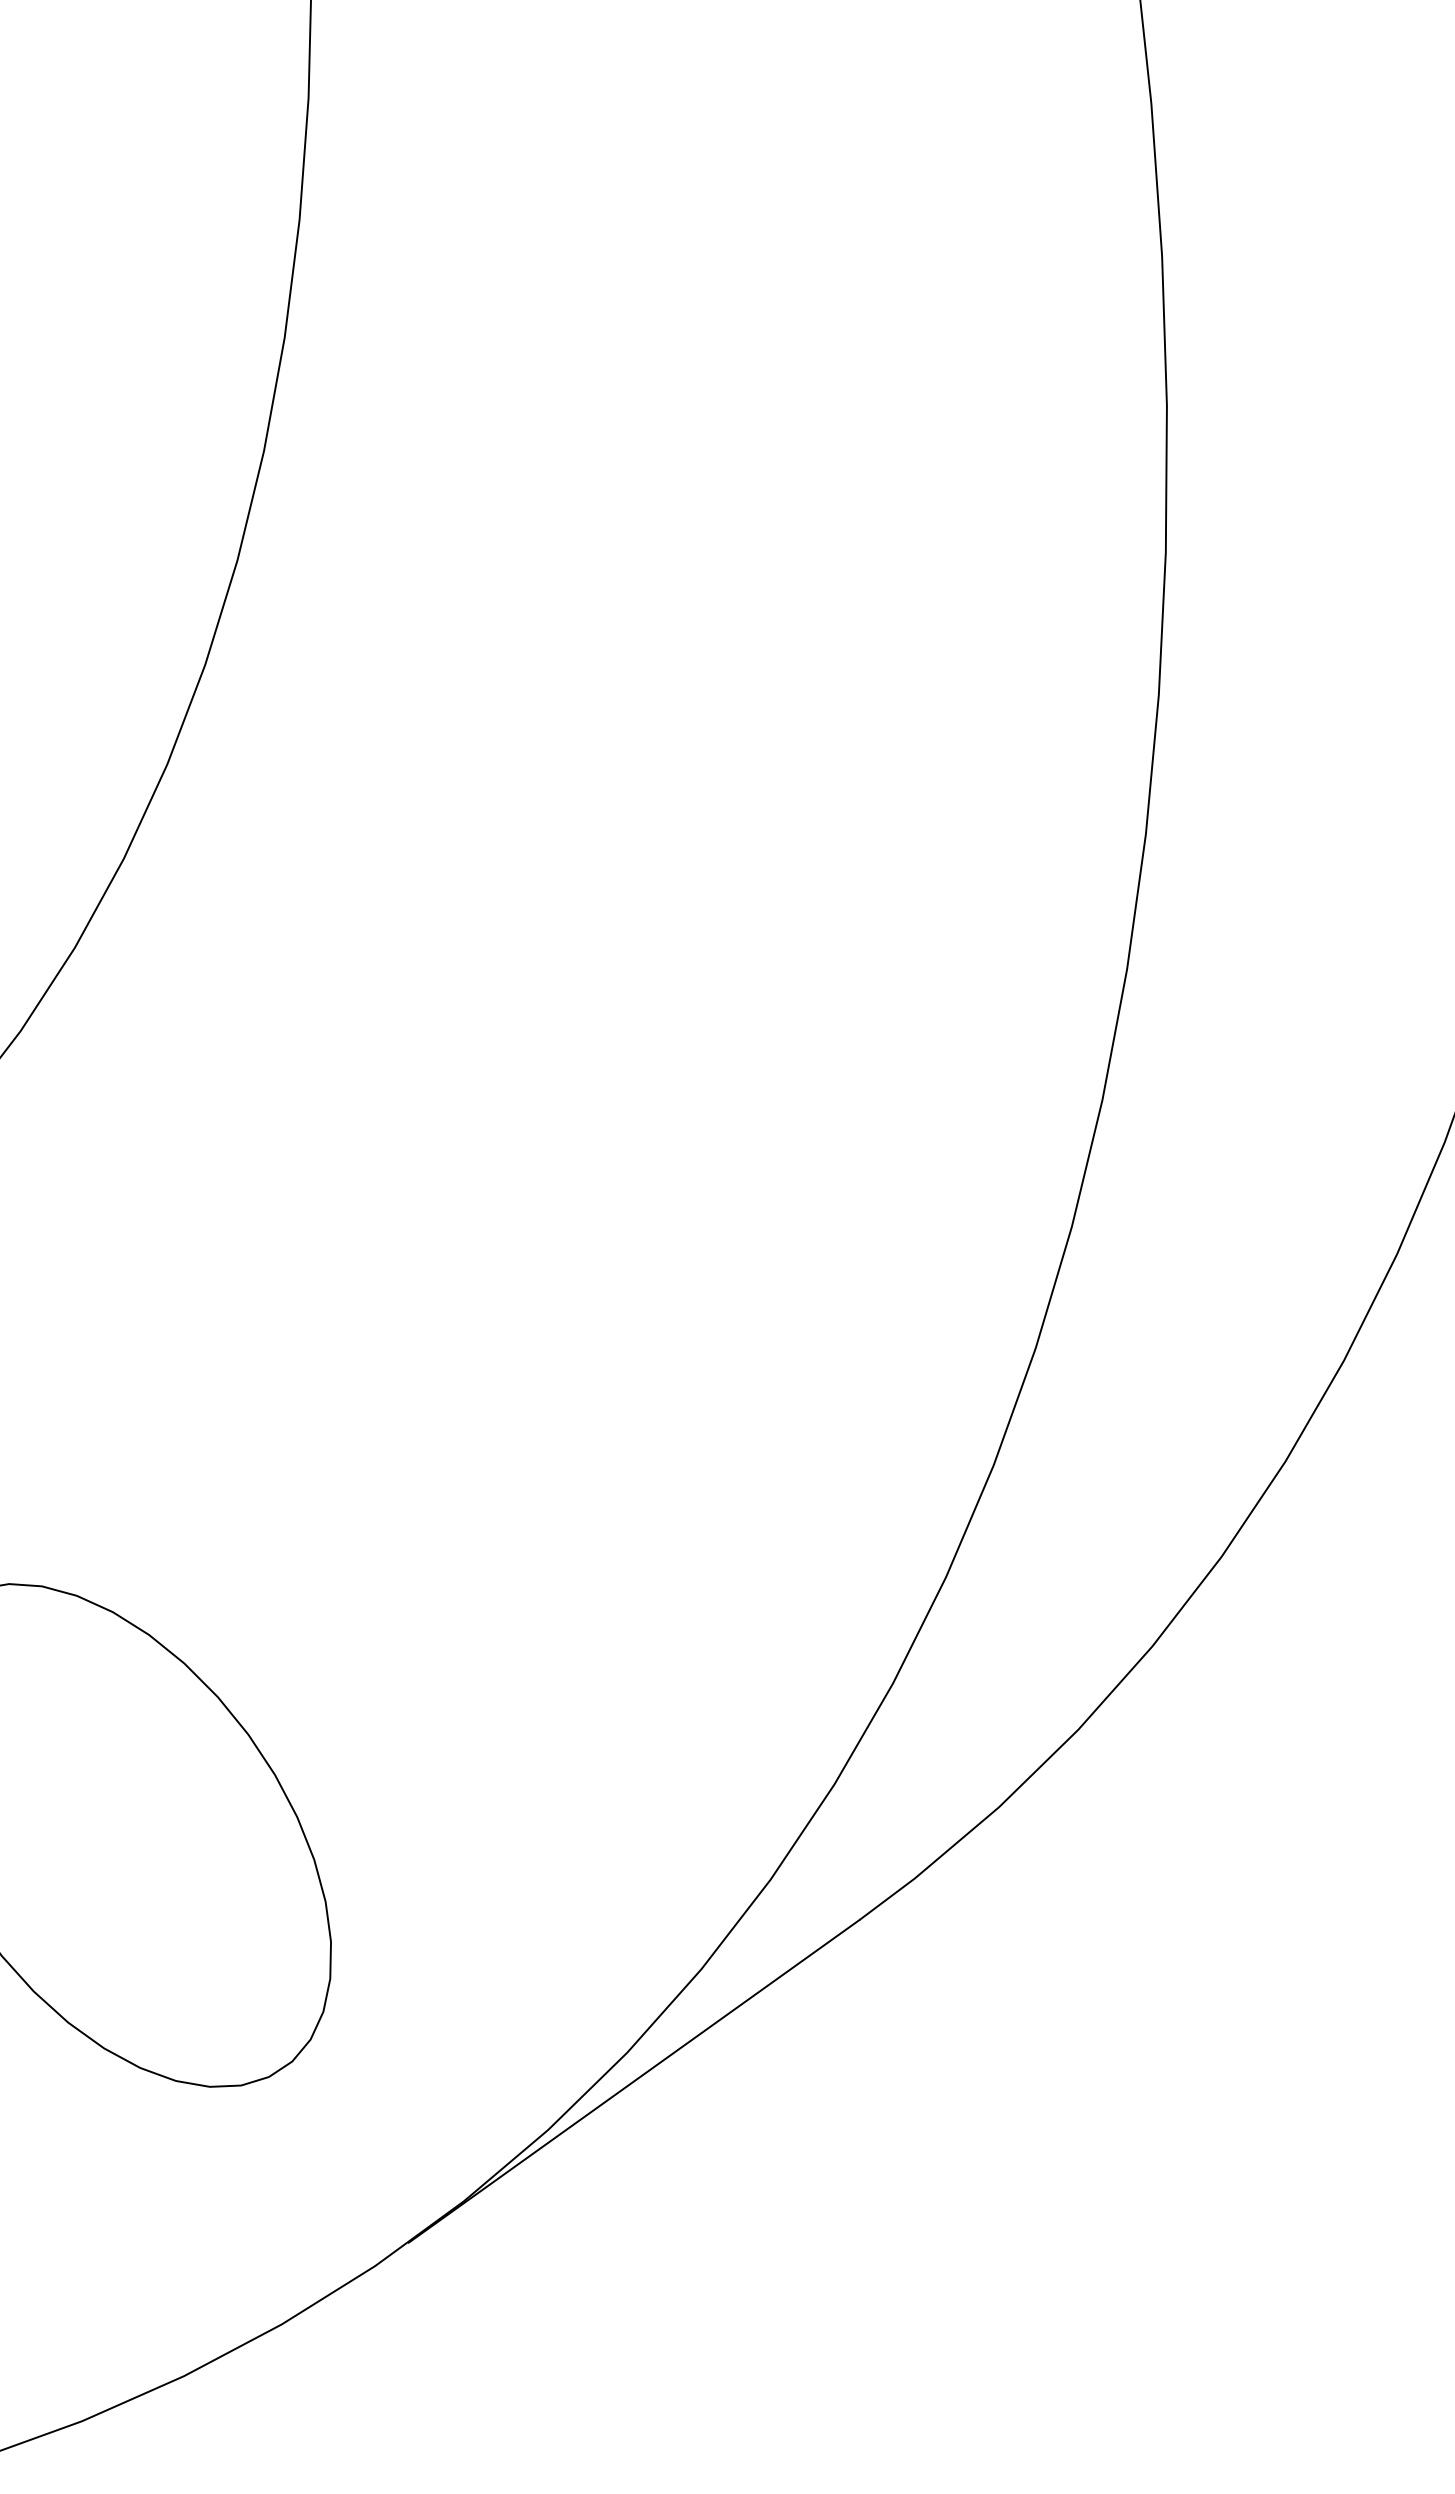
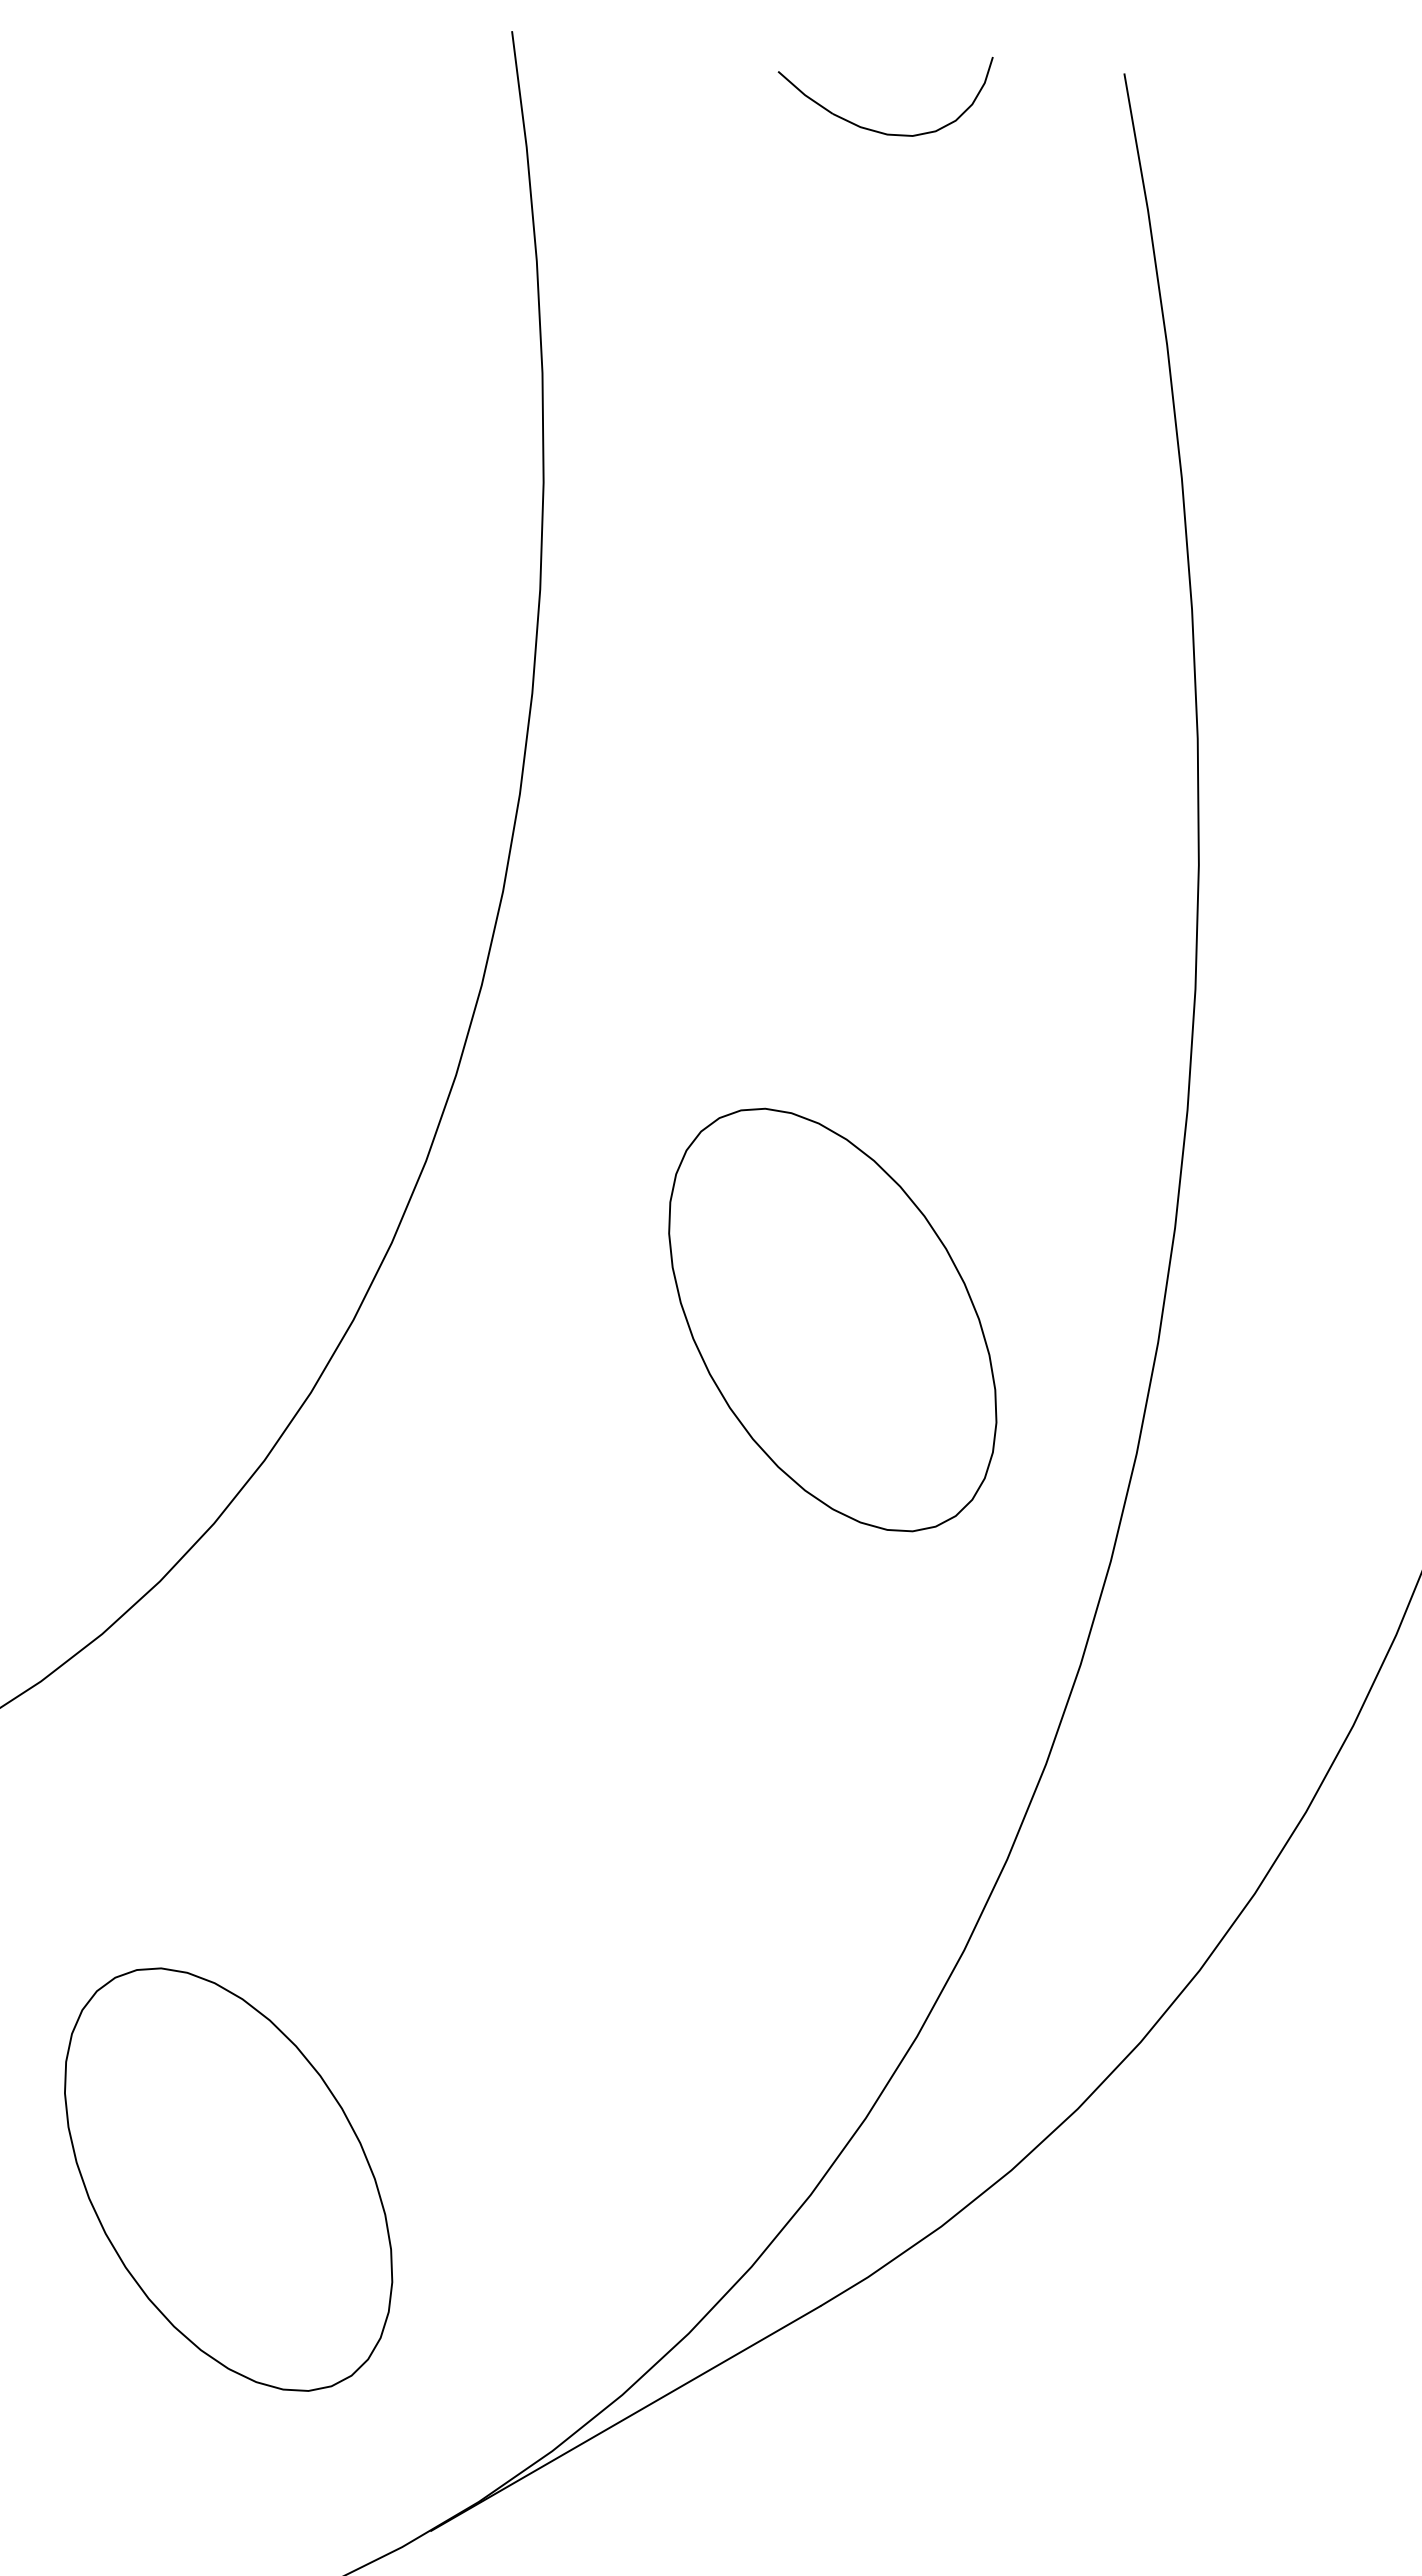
part: (755, 705) -> (832, 1319), added

